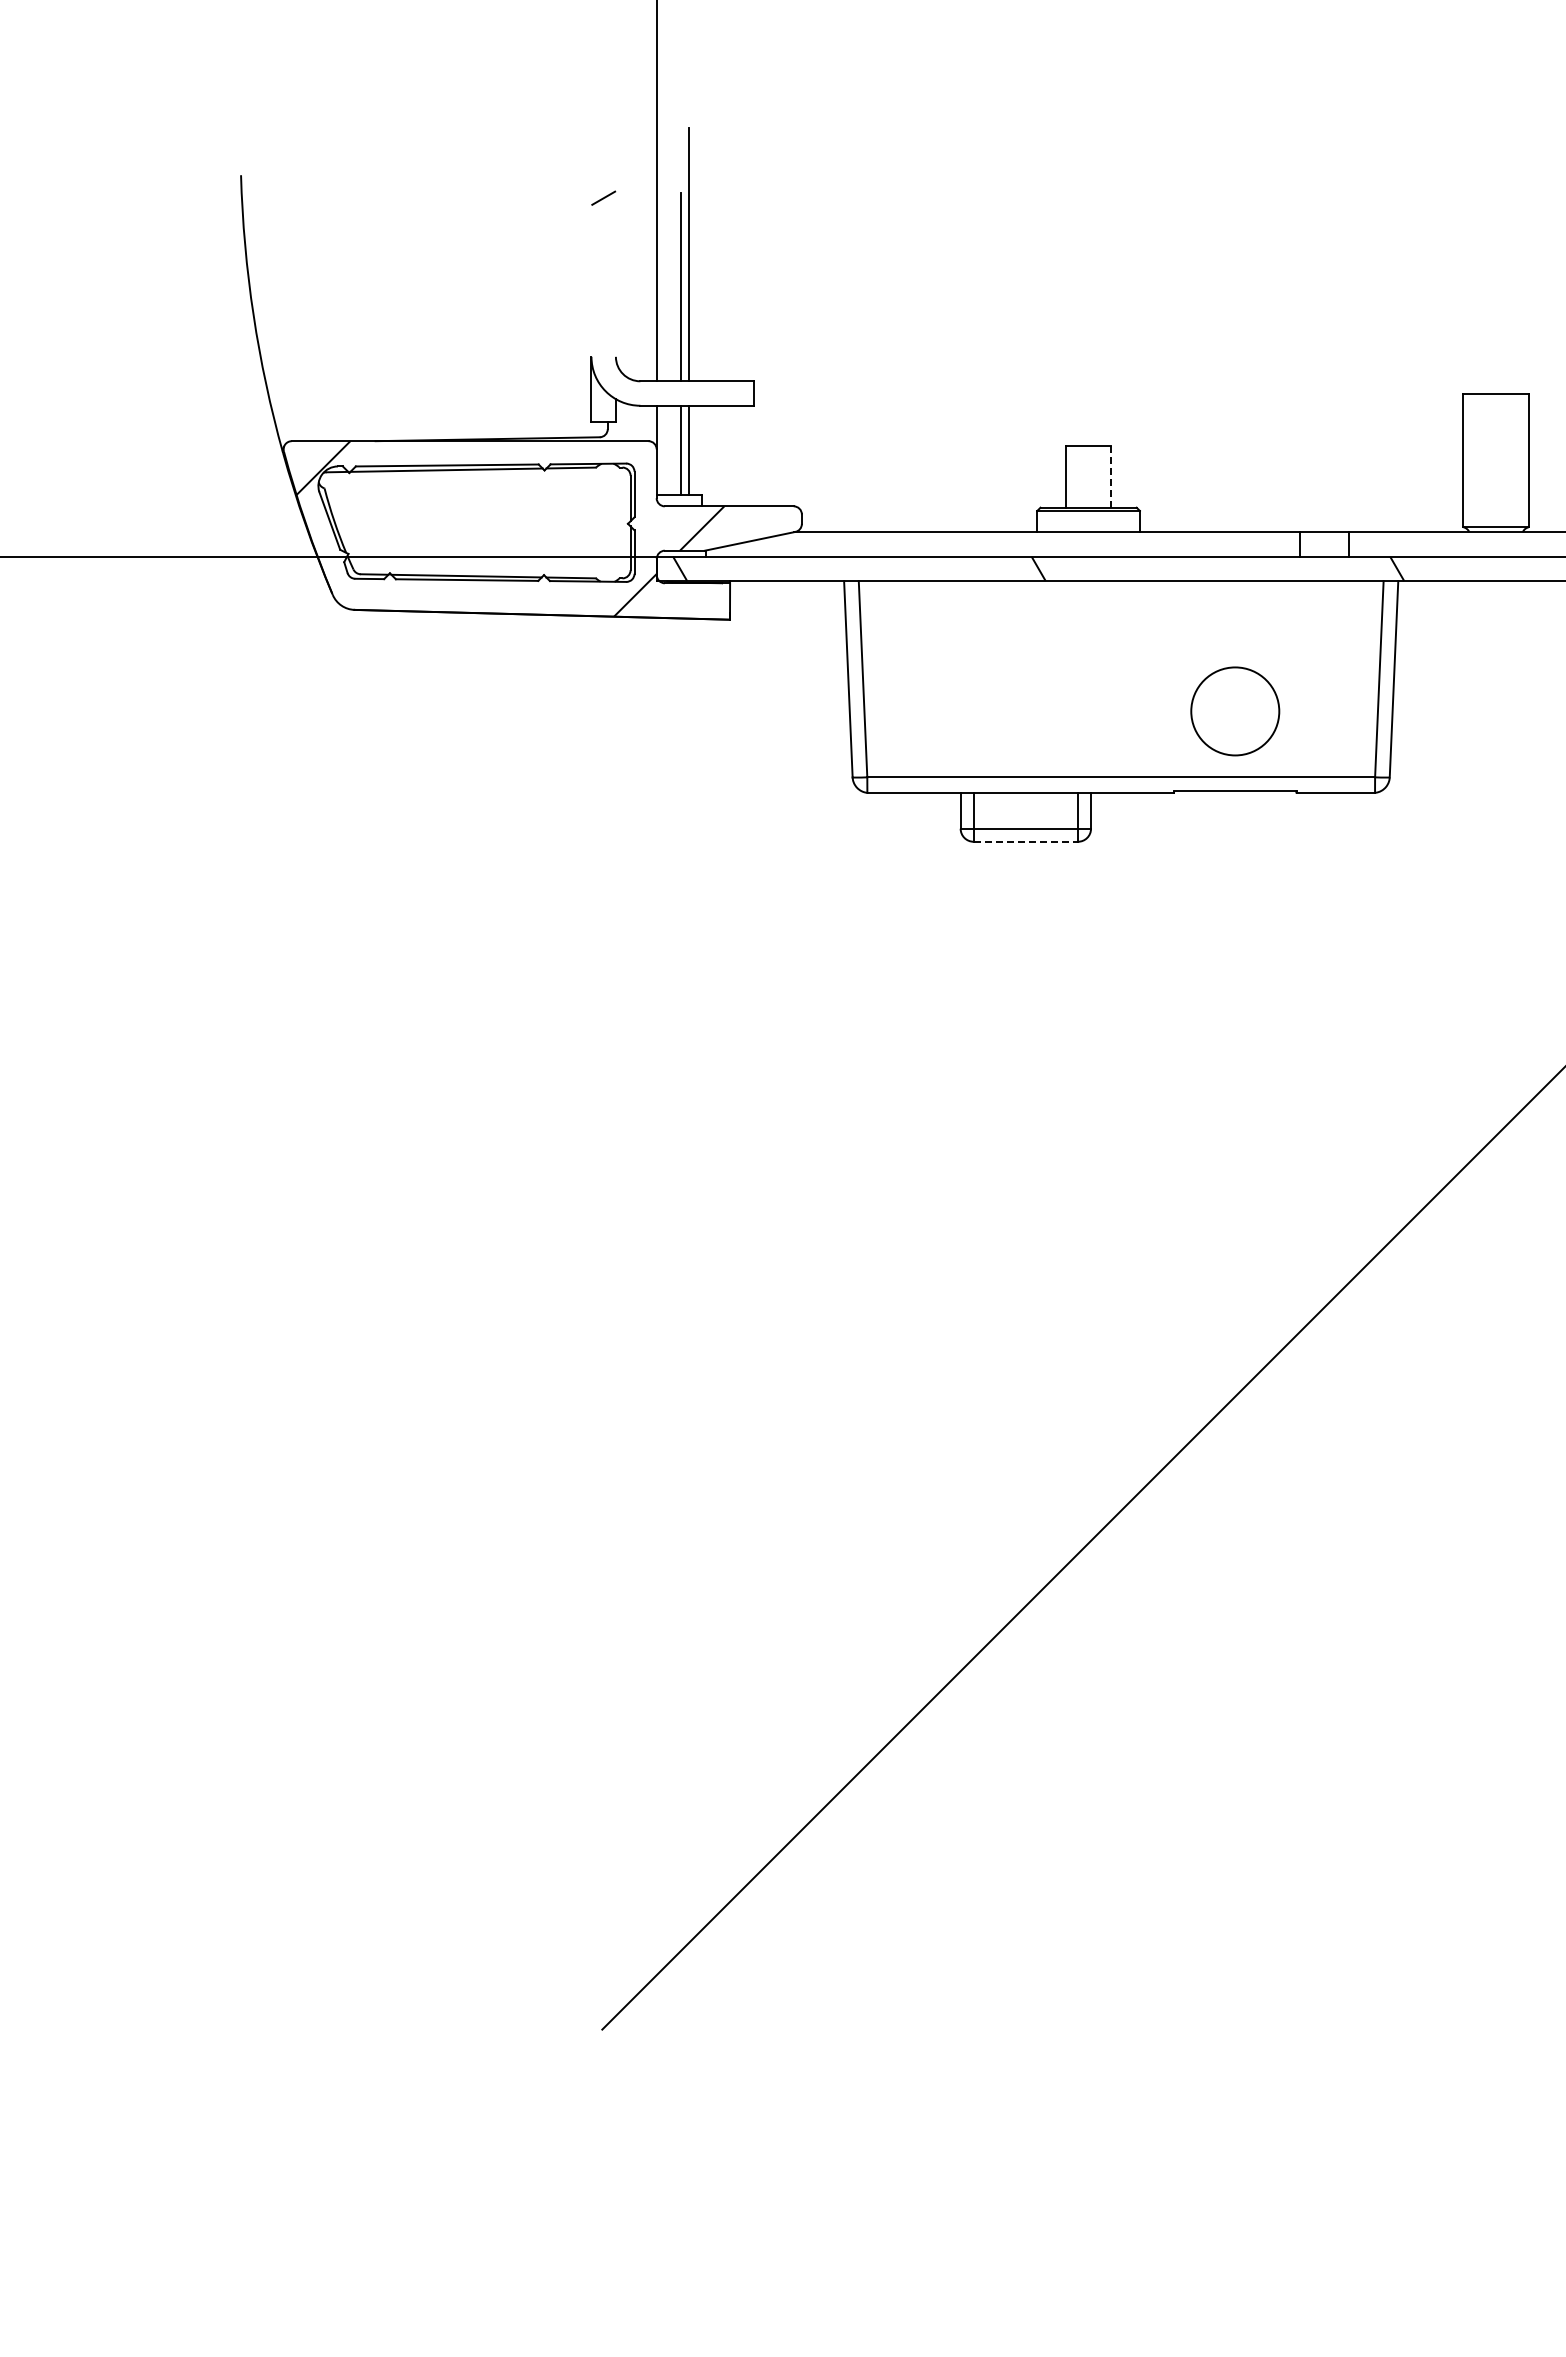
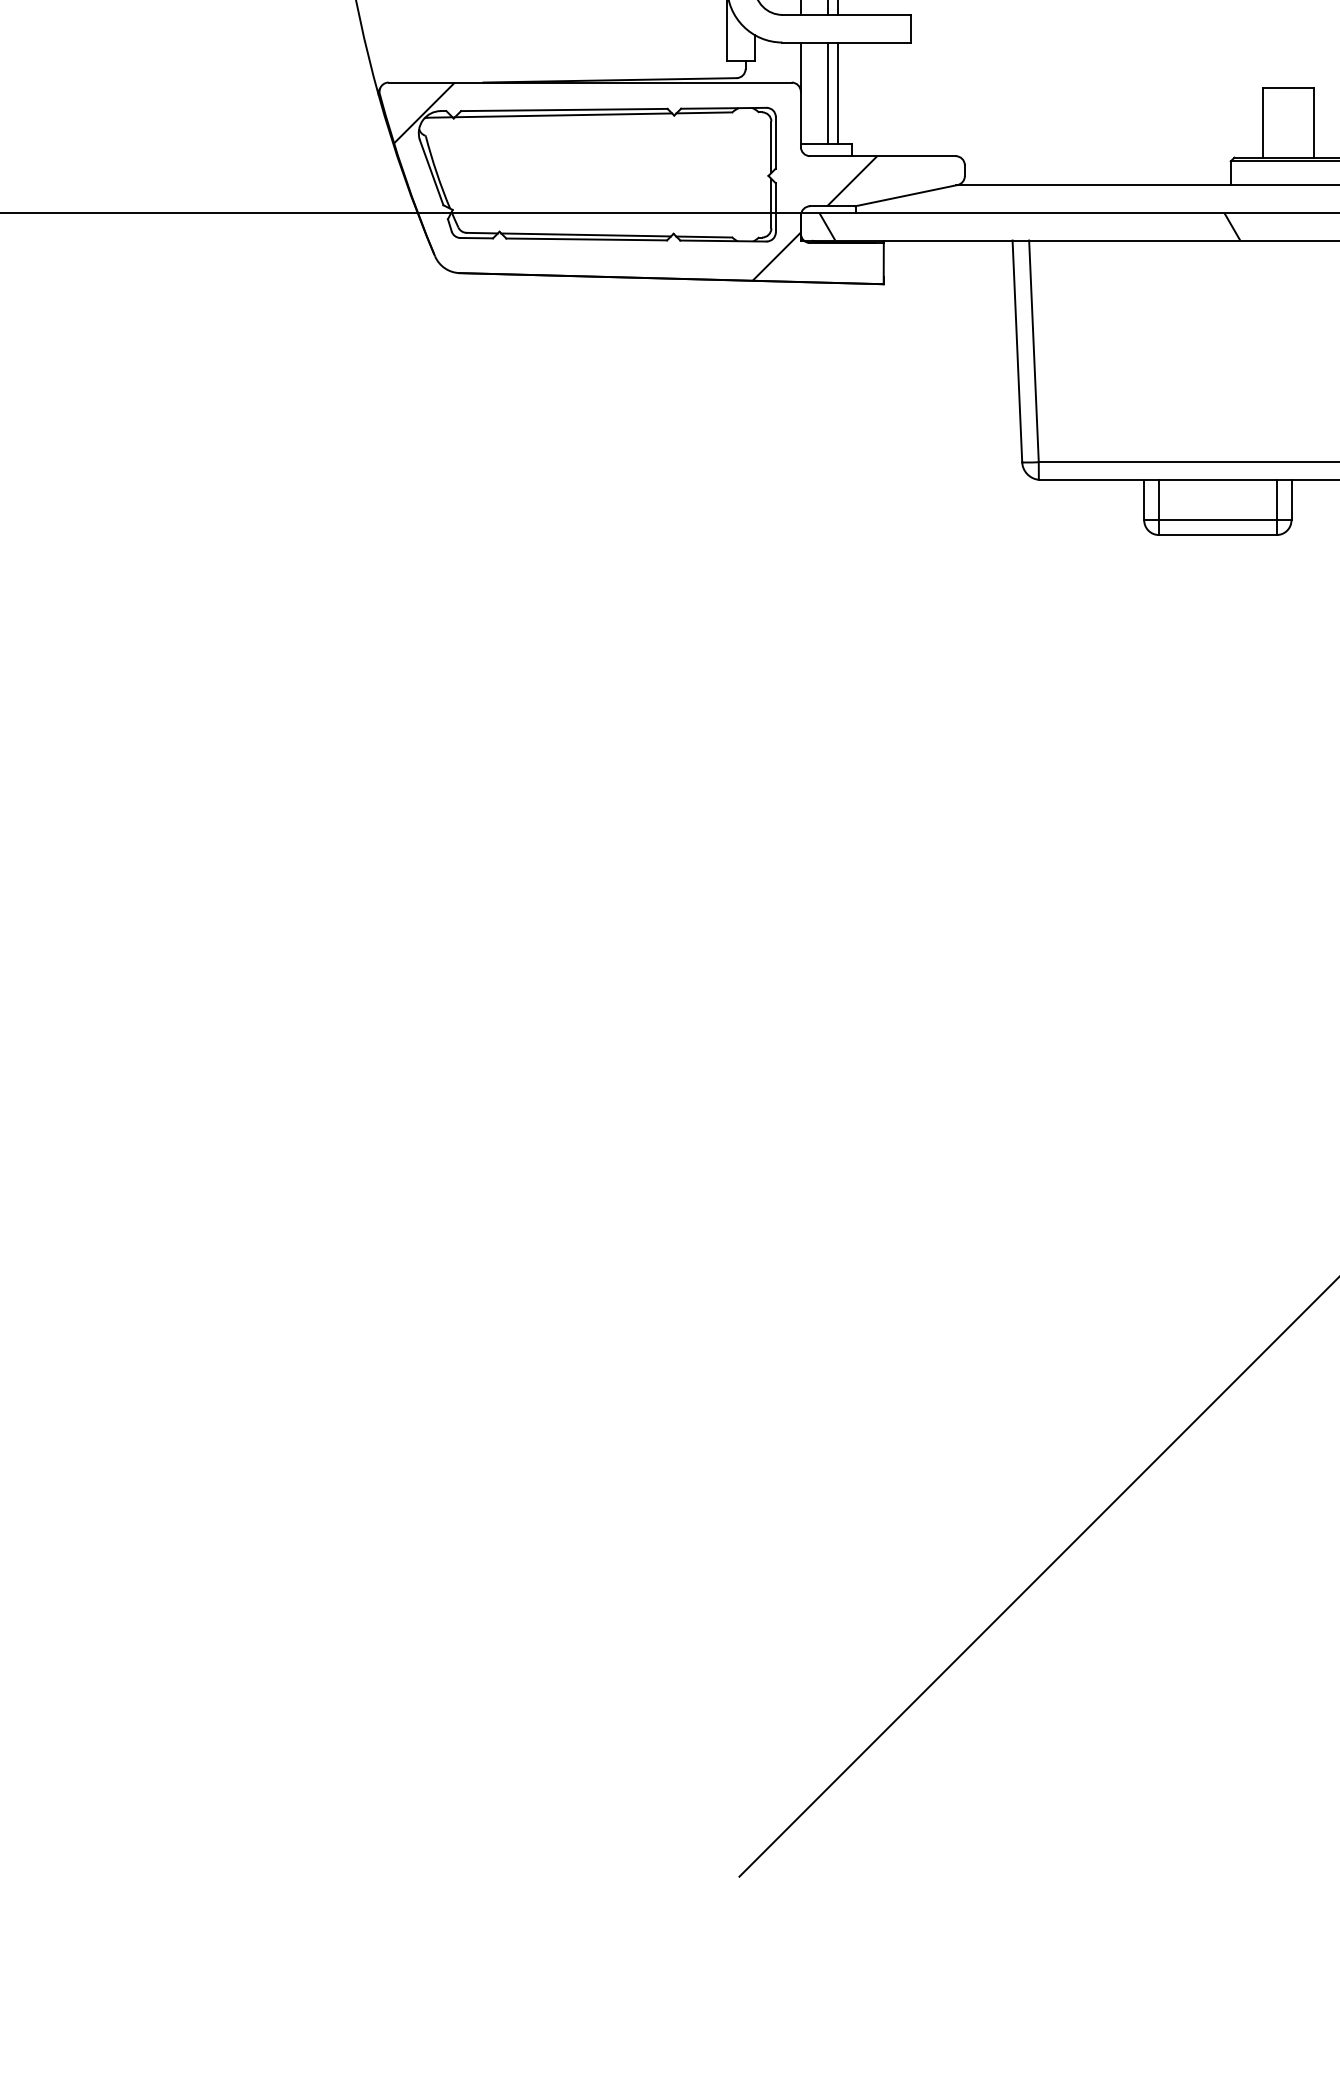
line: (1111, 476) -> (1314, 122), dashed -> solid
line: (1026, 841) -> (1218, 534), dashed -> solid

